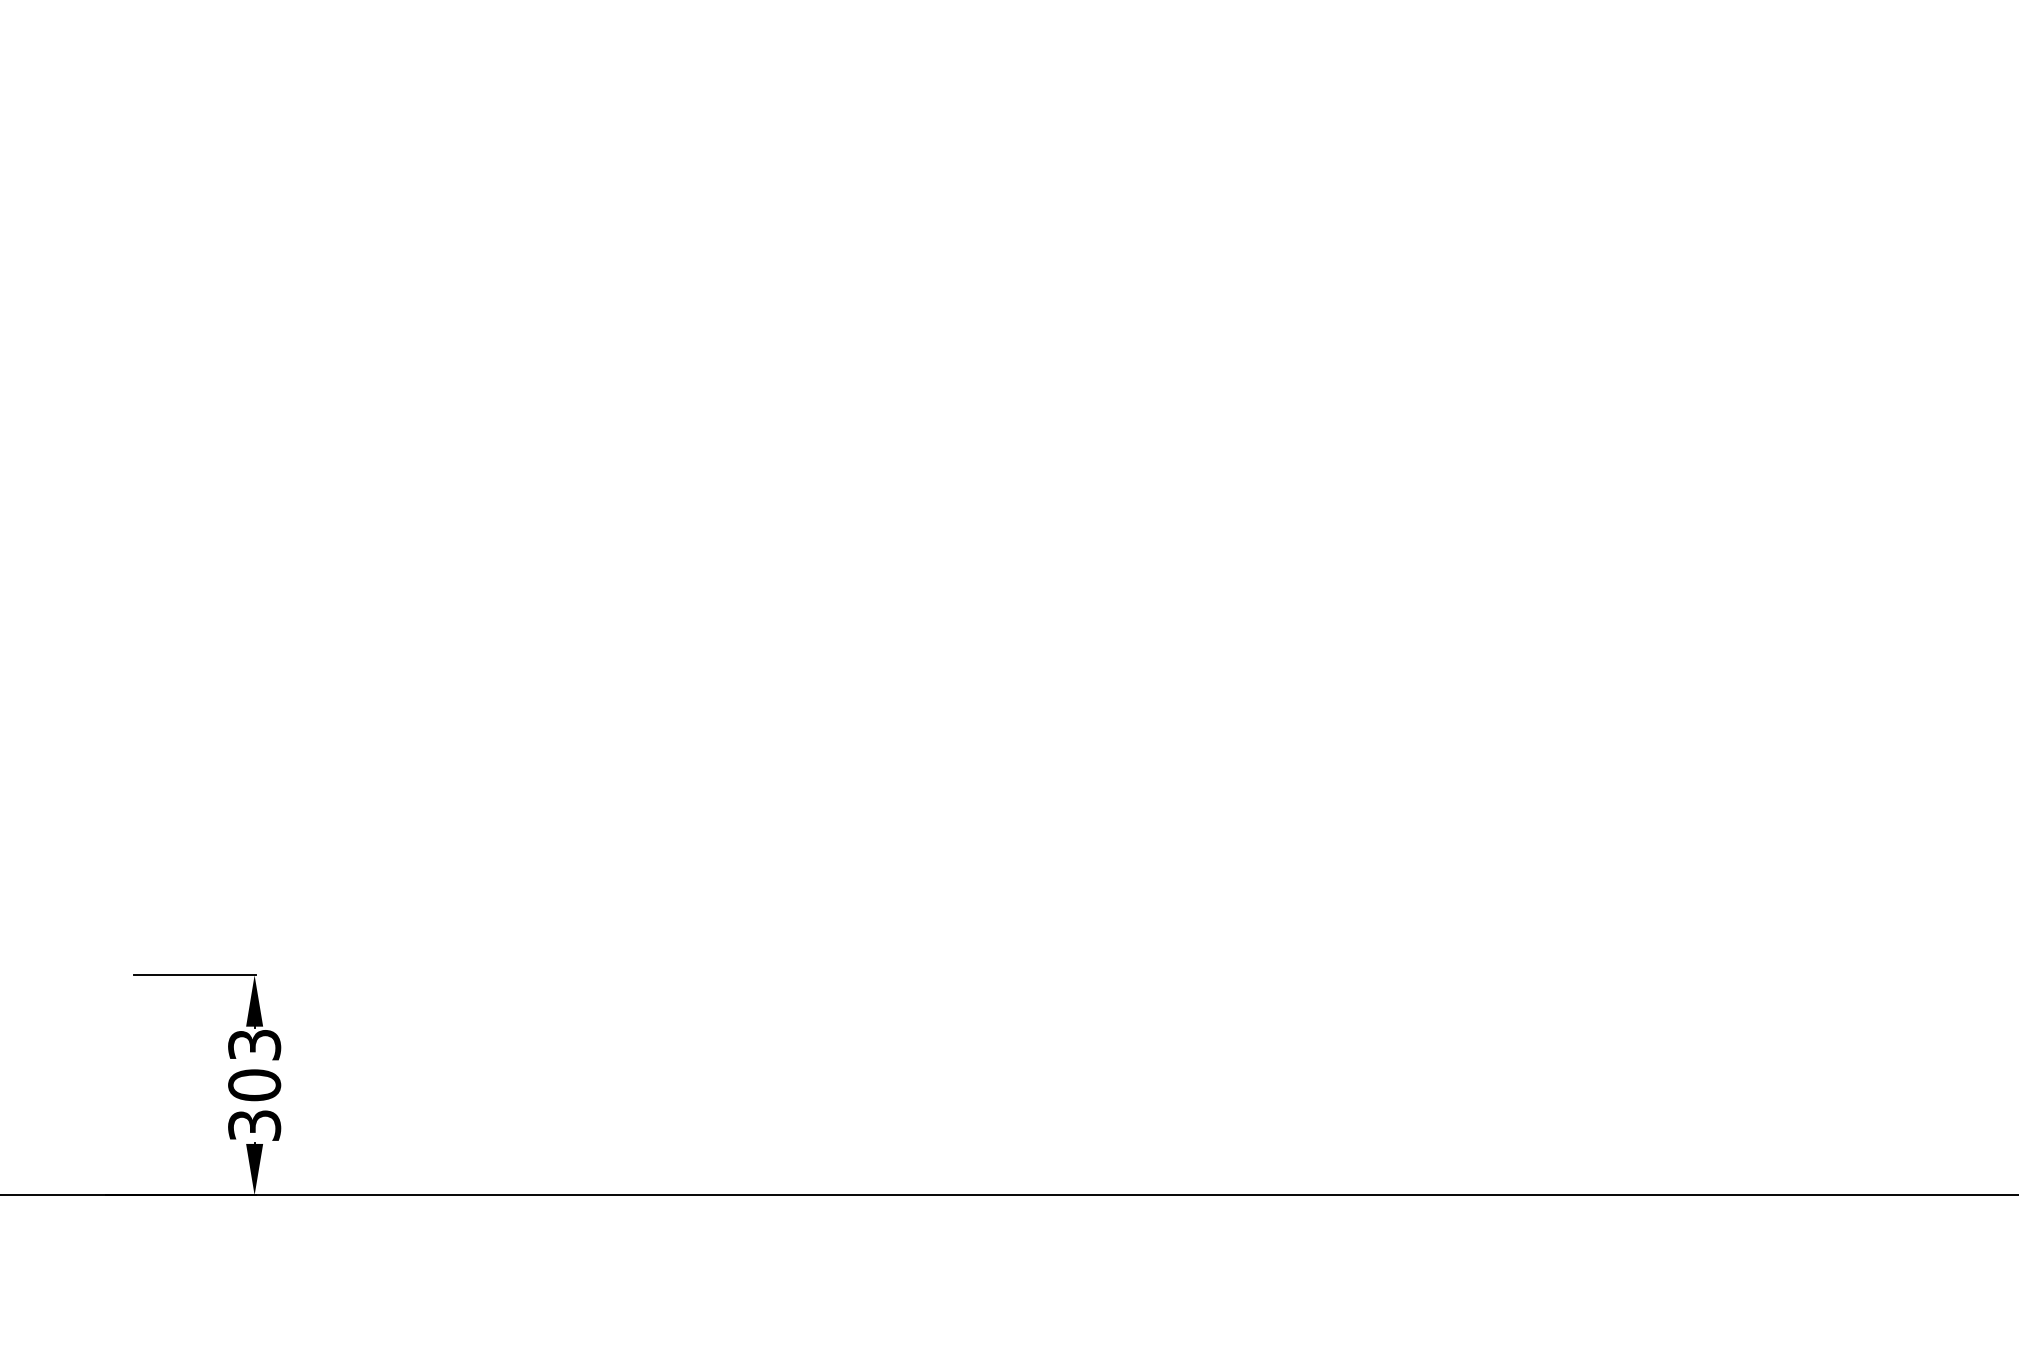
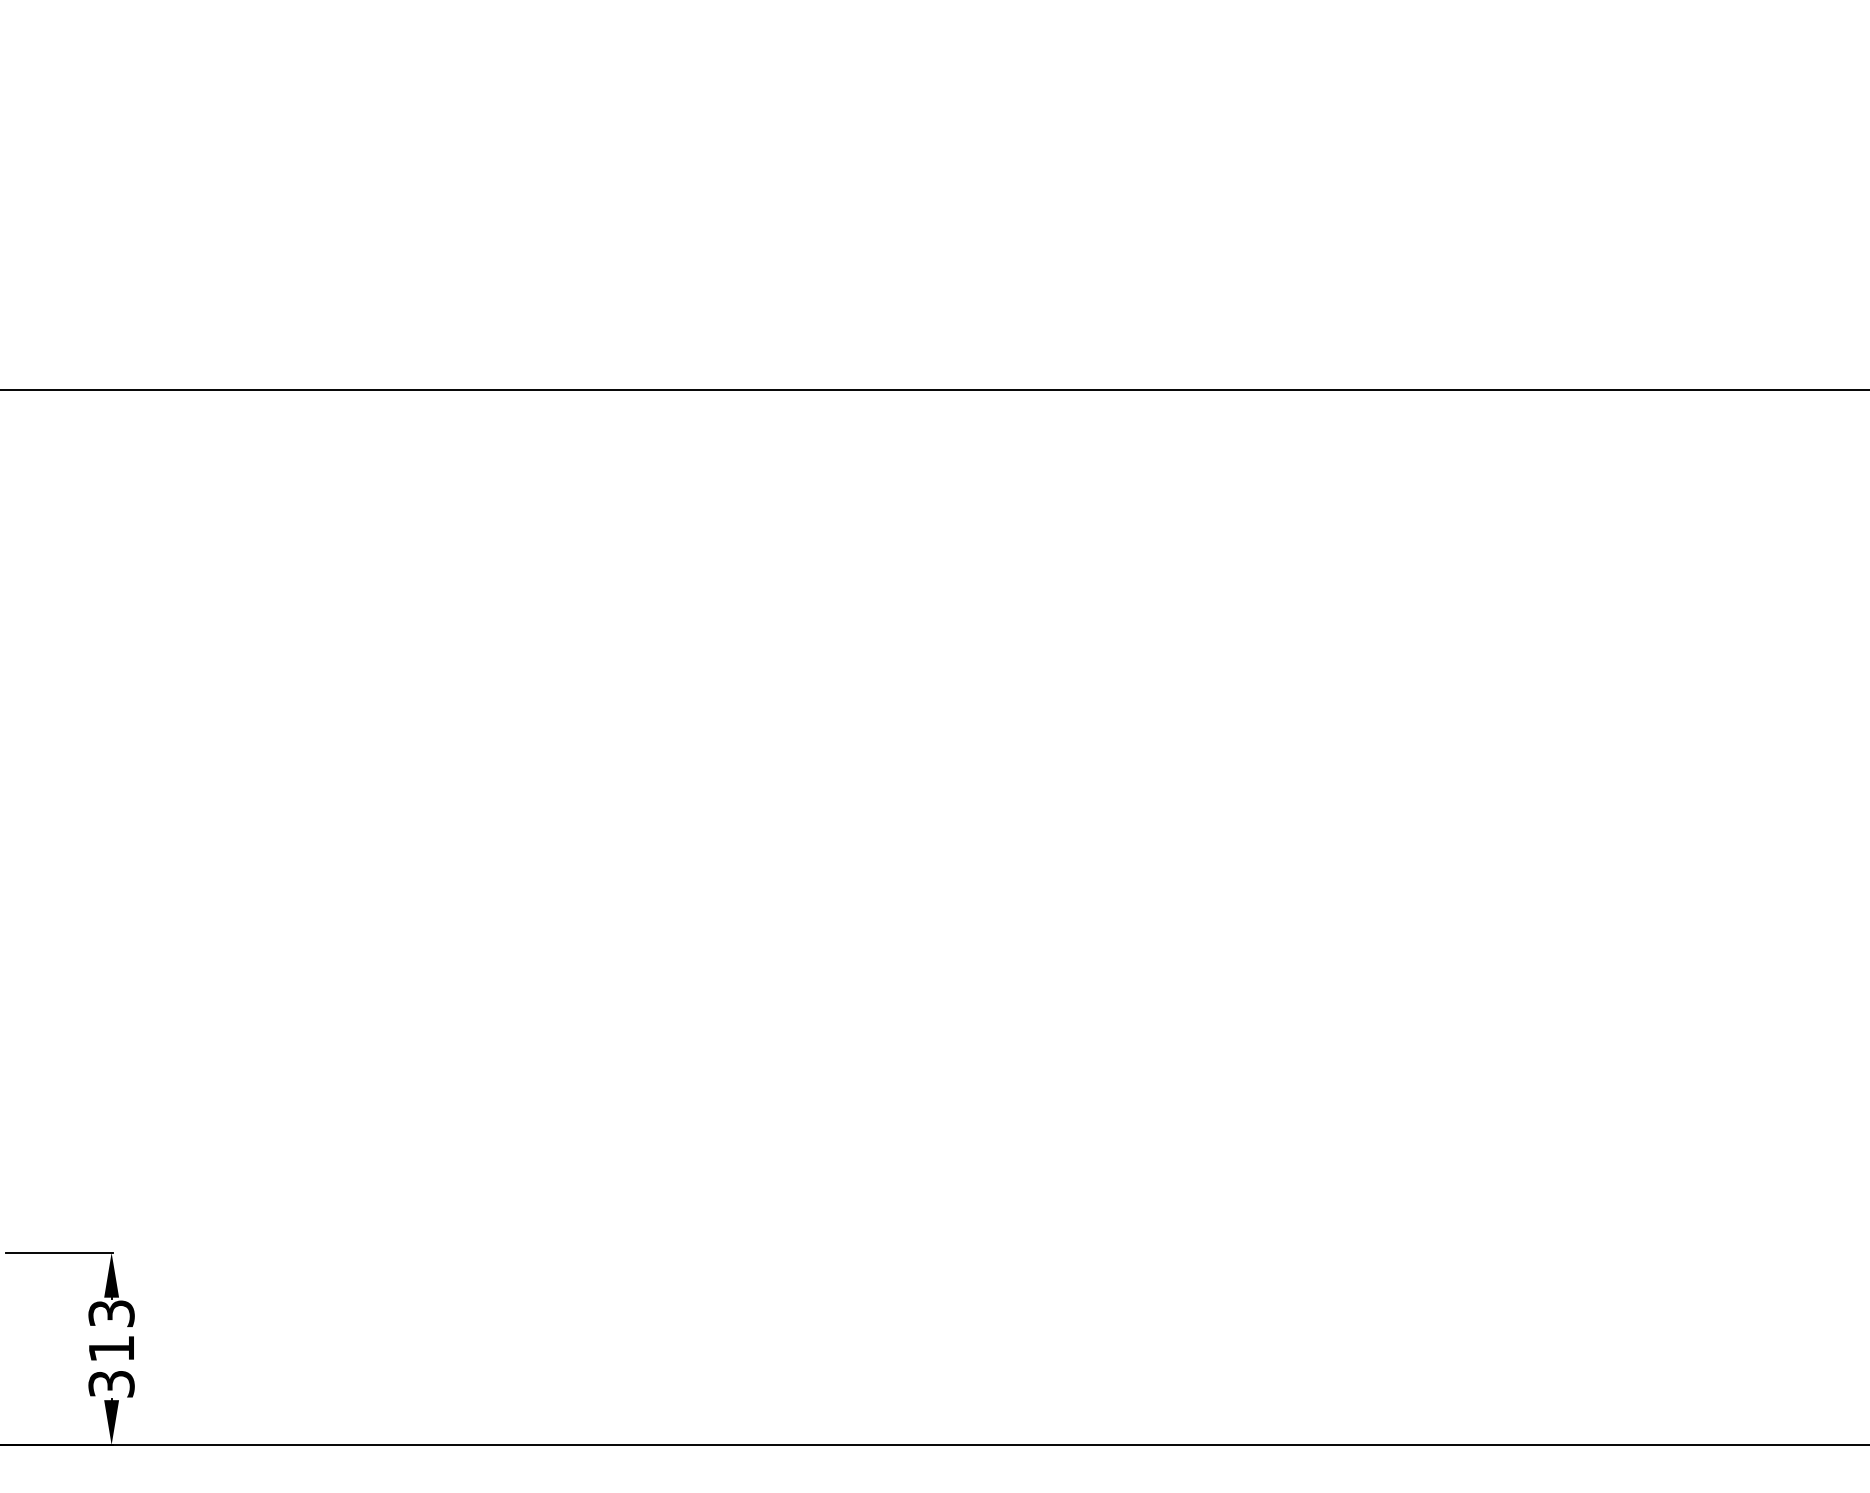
text: (254, 1084) -> (111, 1348), 303 -> 313

